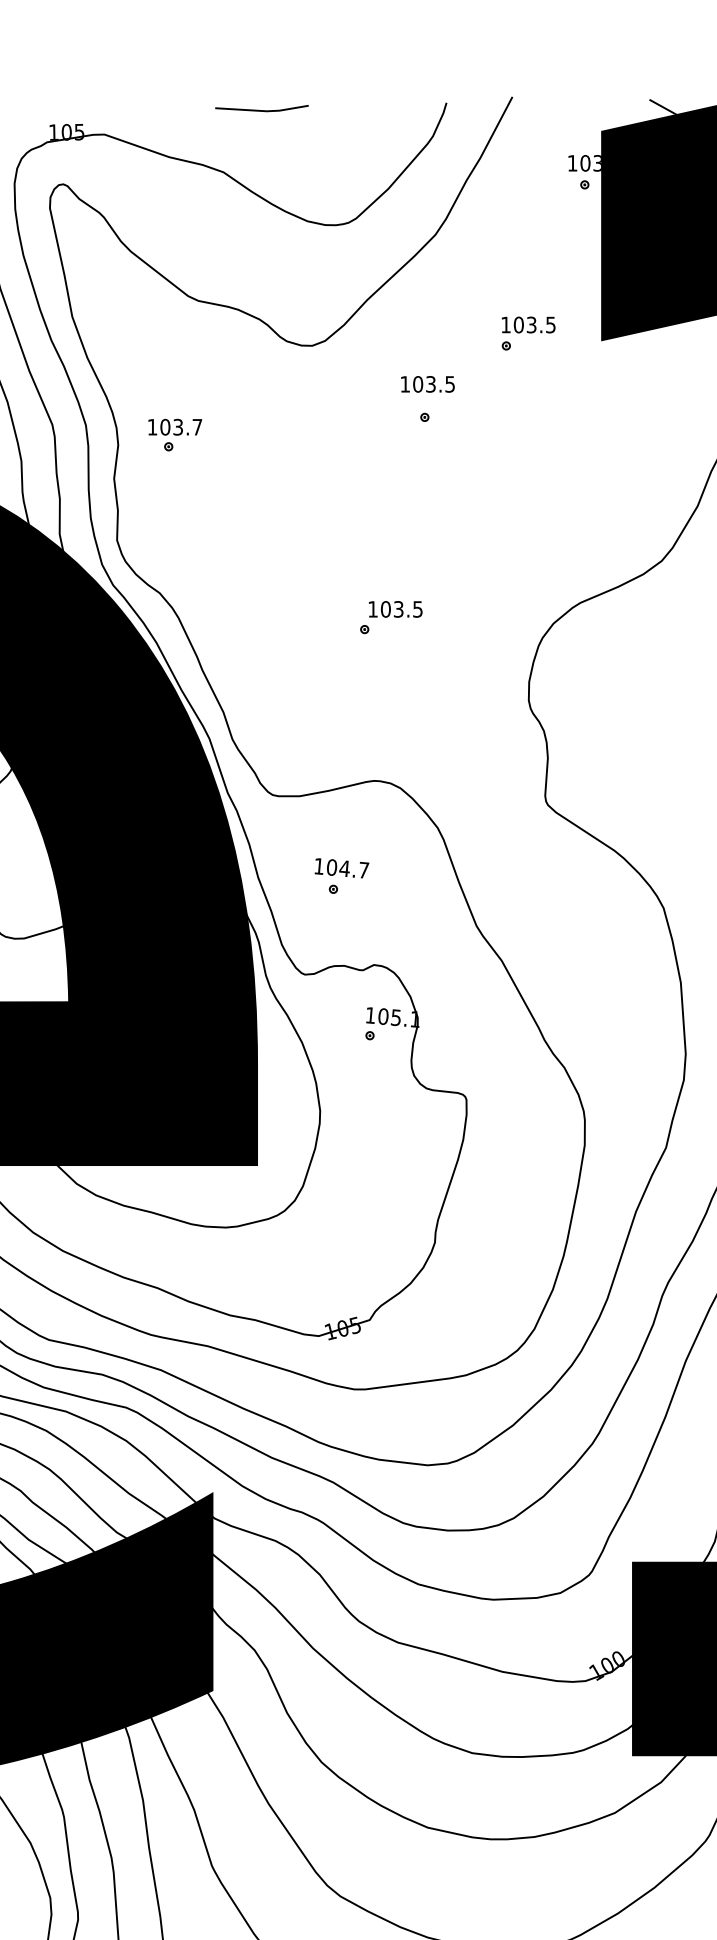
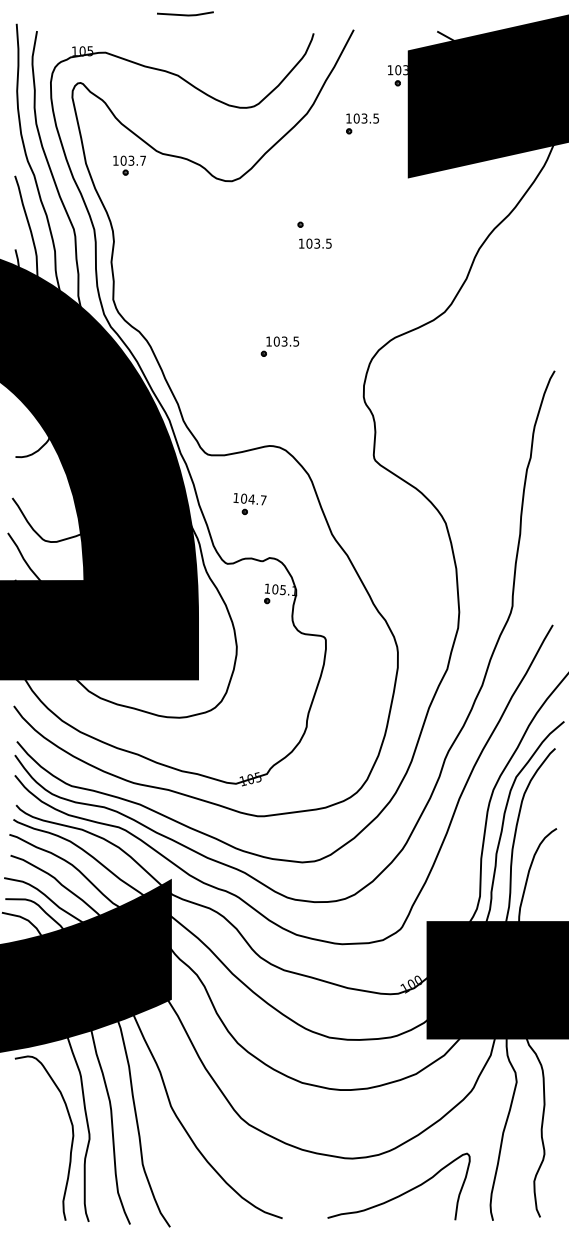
line: (262, 109) -> (185, 14), moved
part: (528, 333) -> (362, 123), moved
text: (428, 384) -> (315, 243), moved
part: (174, 434) -> (129, 165), moved

